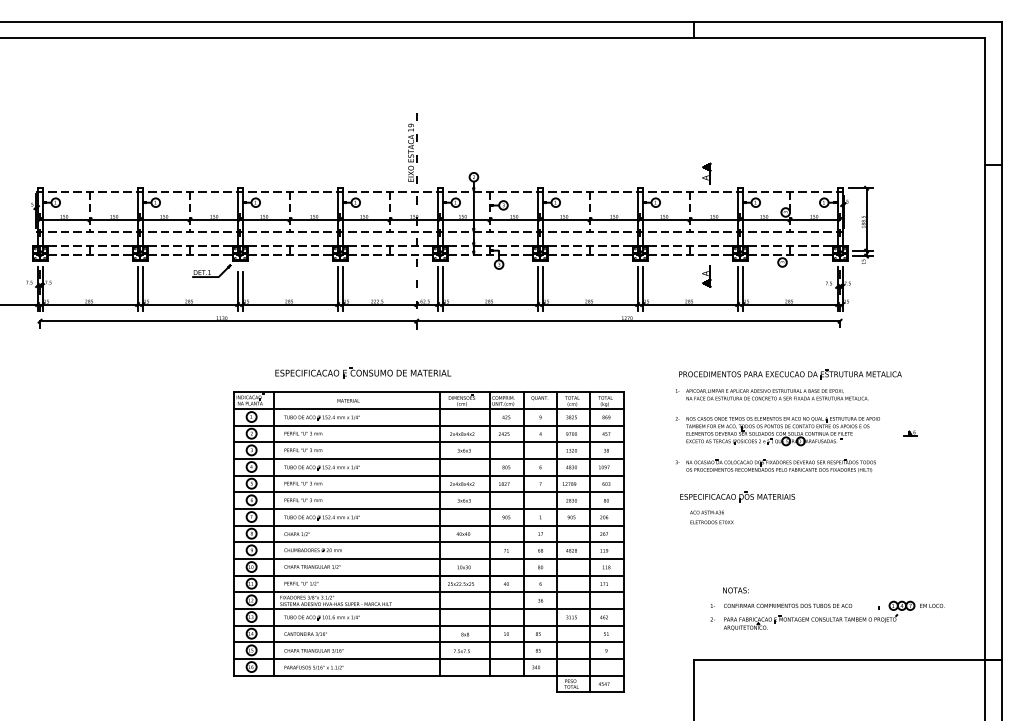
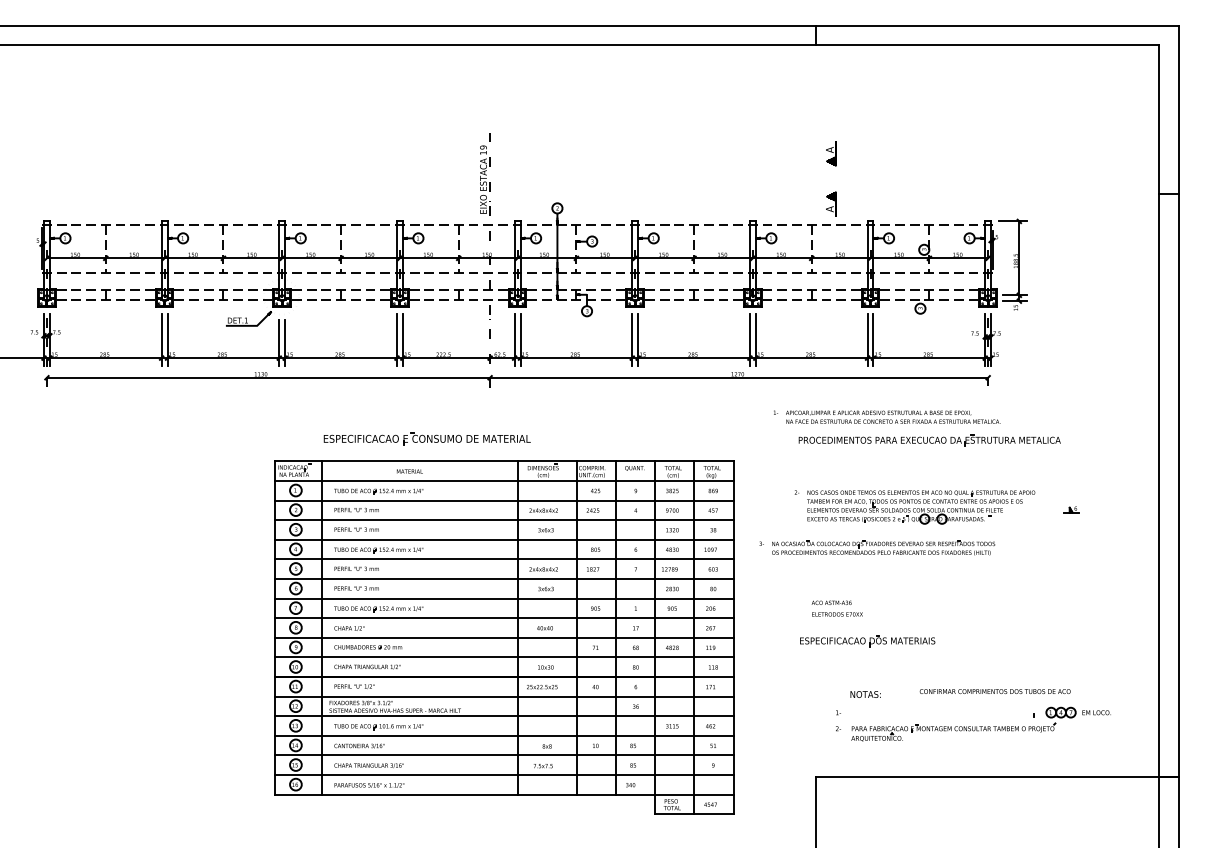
part: (706, 276) -> (831, 153), moved
text: (772, 394) -> (887, 416), moved
part: (775, 465) -> (876, 547), moved
part: (737, 496) -> (867, 640), moved
text: (788, 605) -> (995, 691), moved

